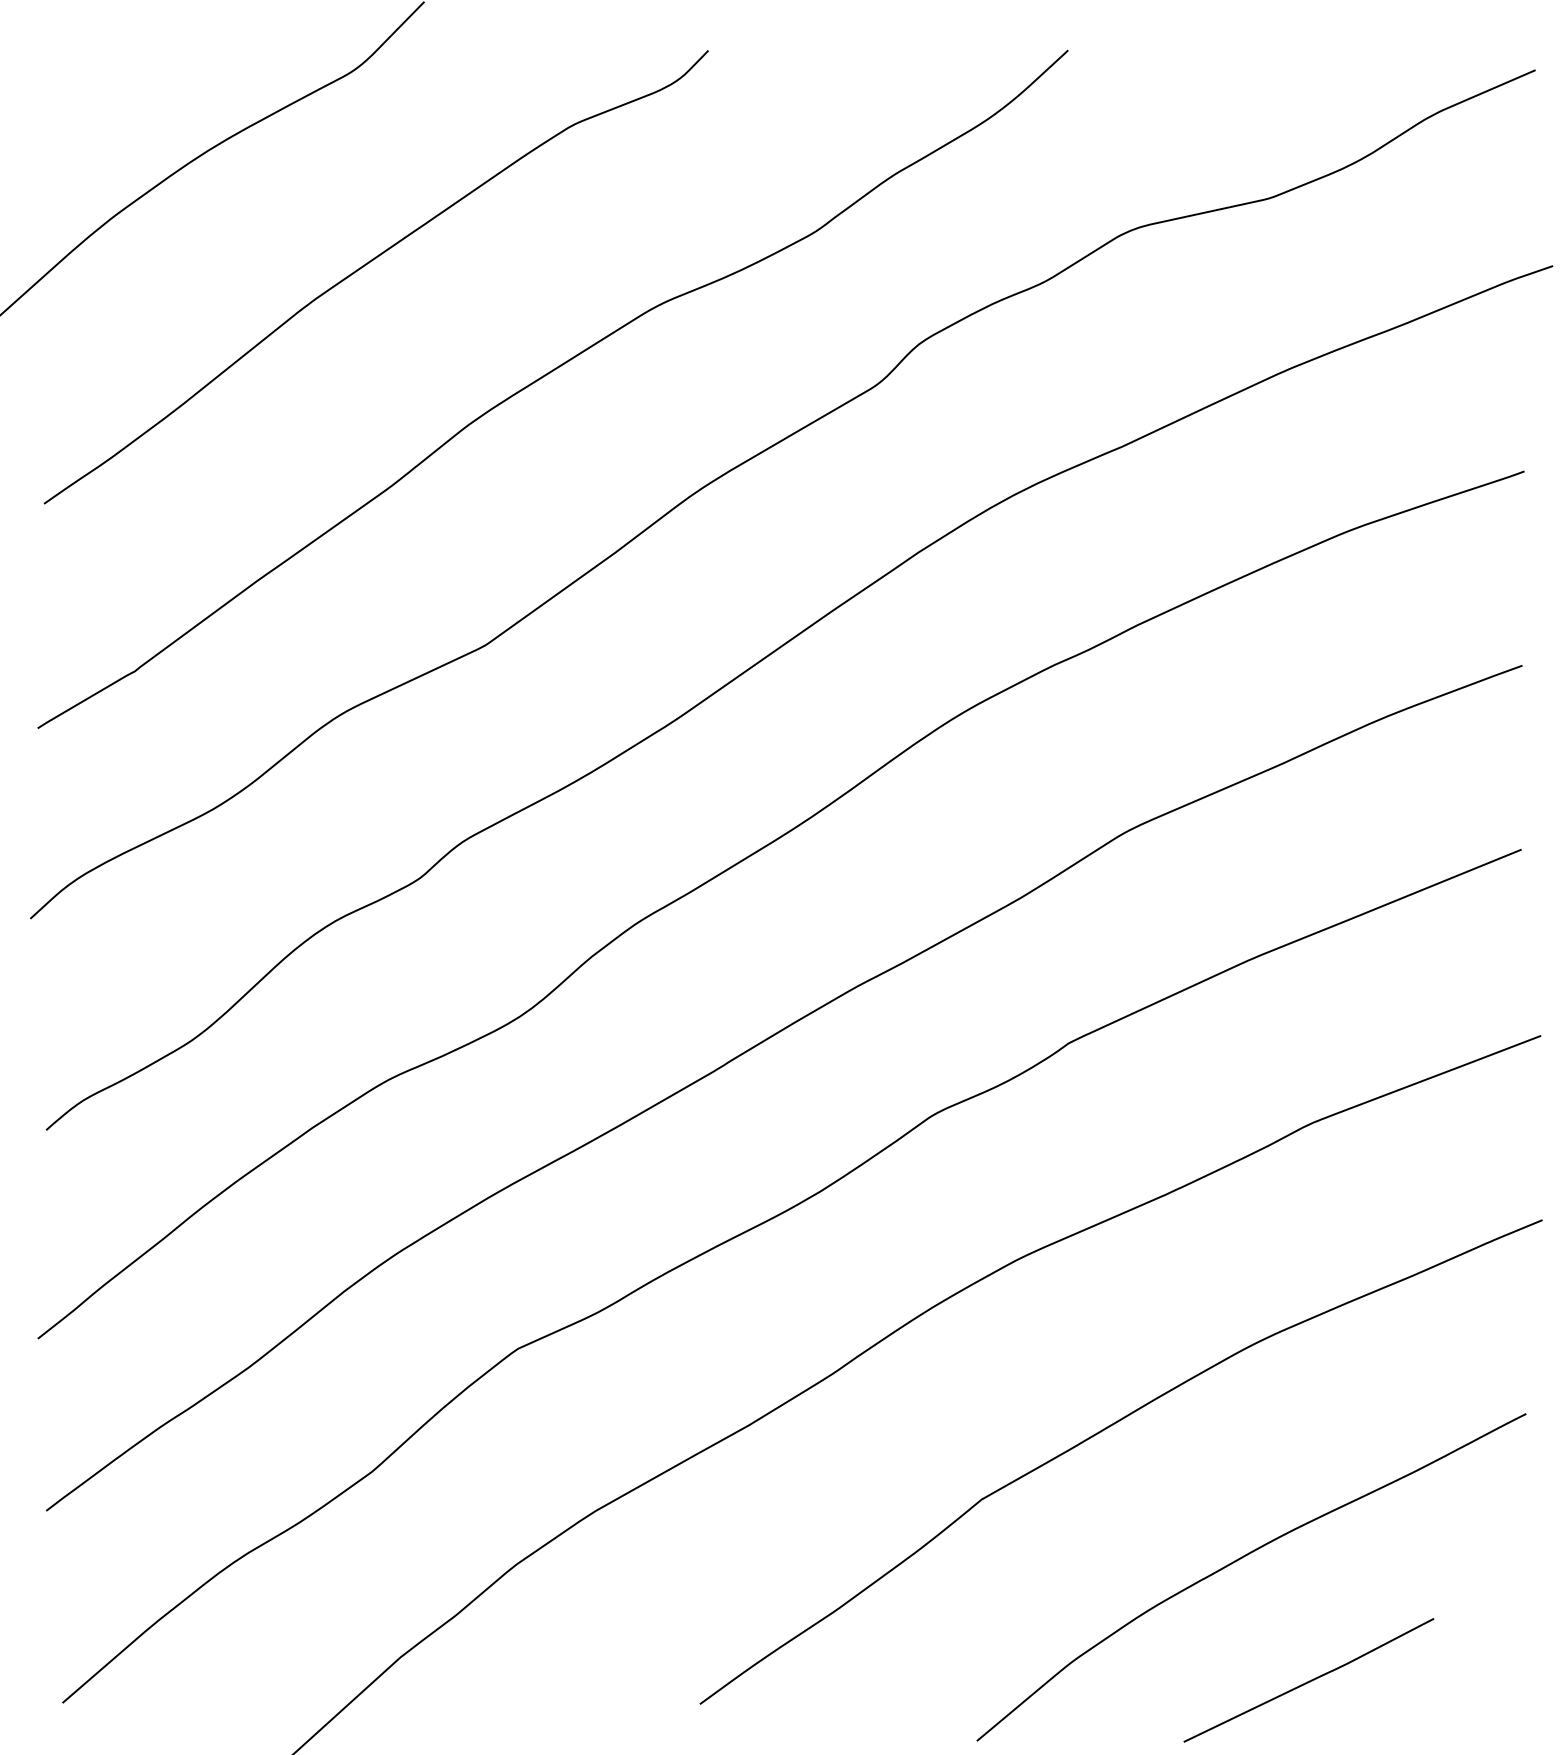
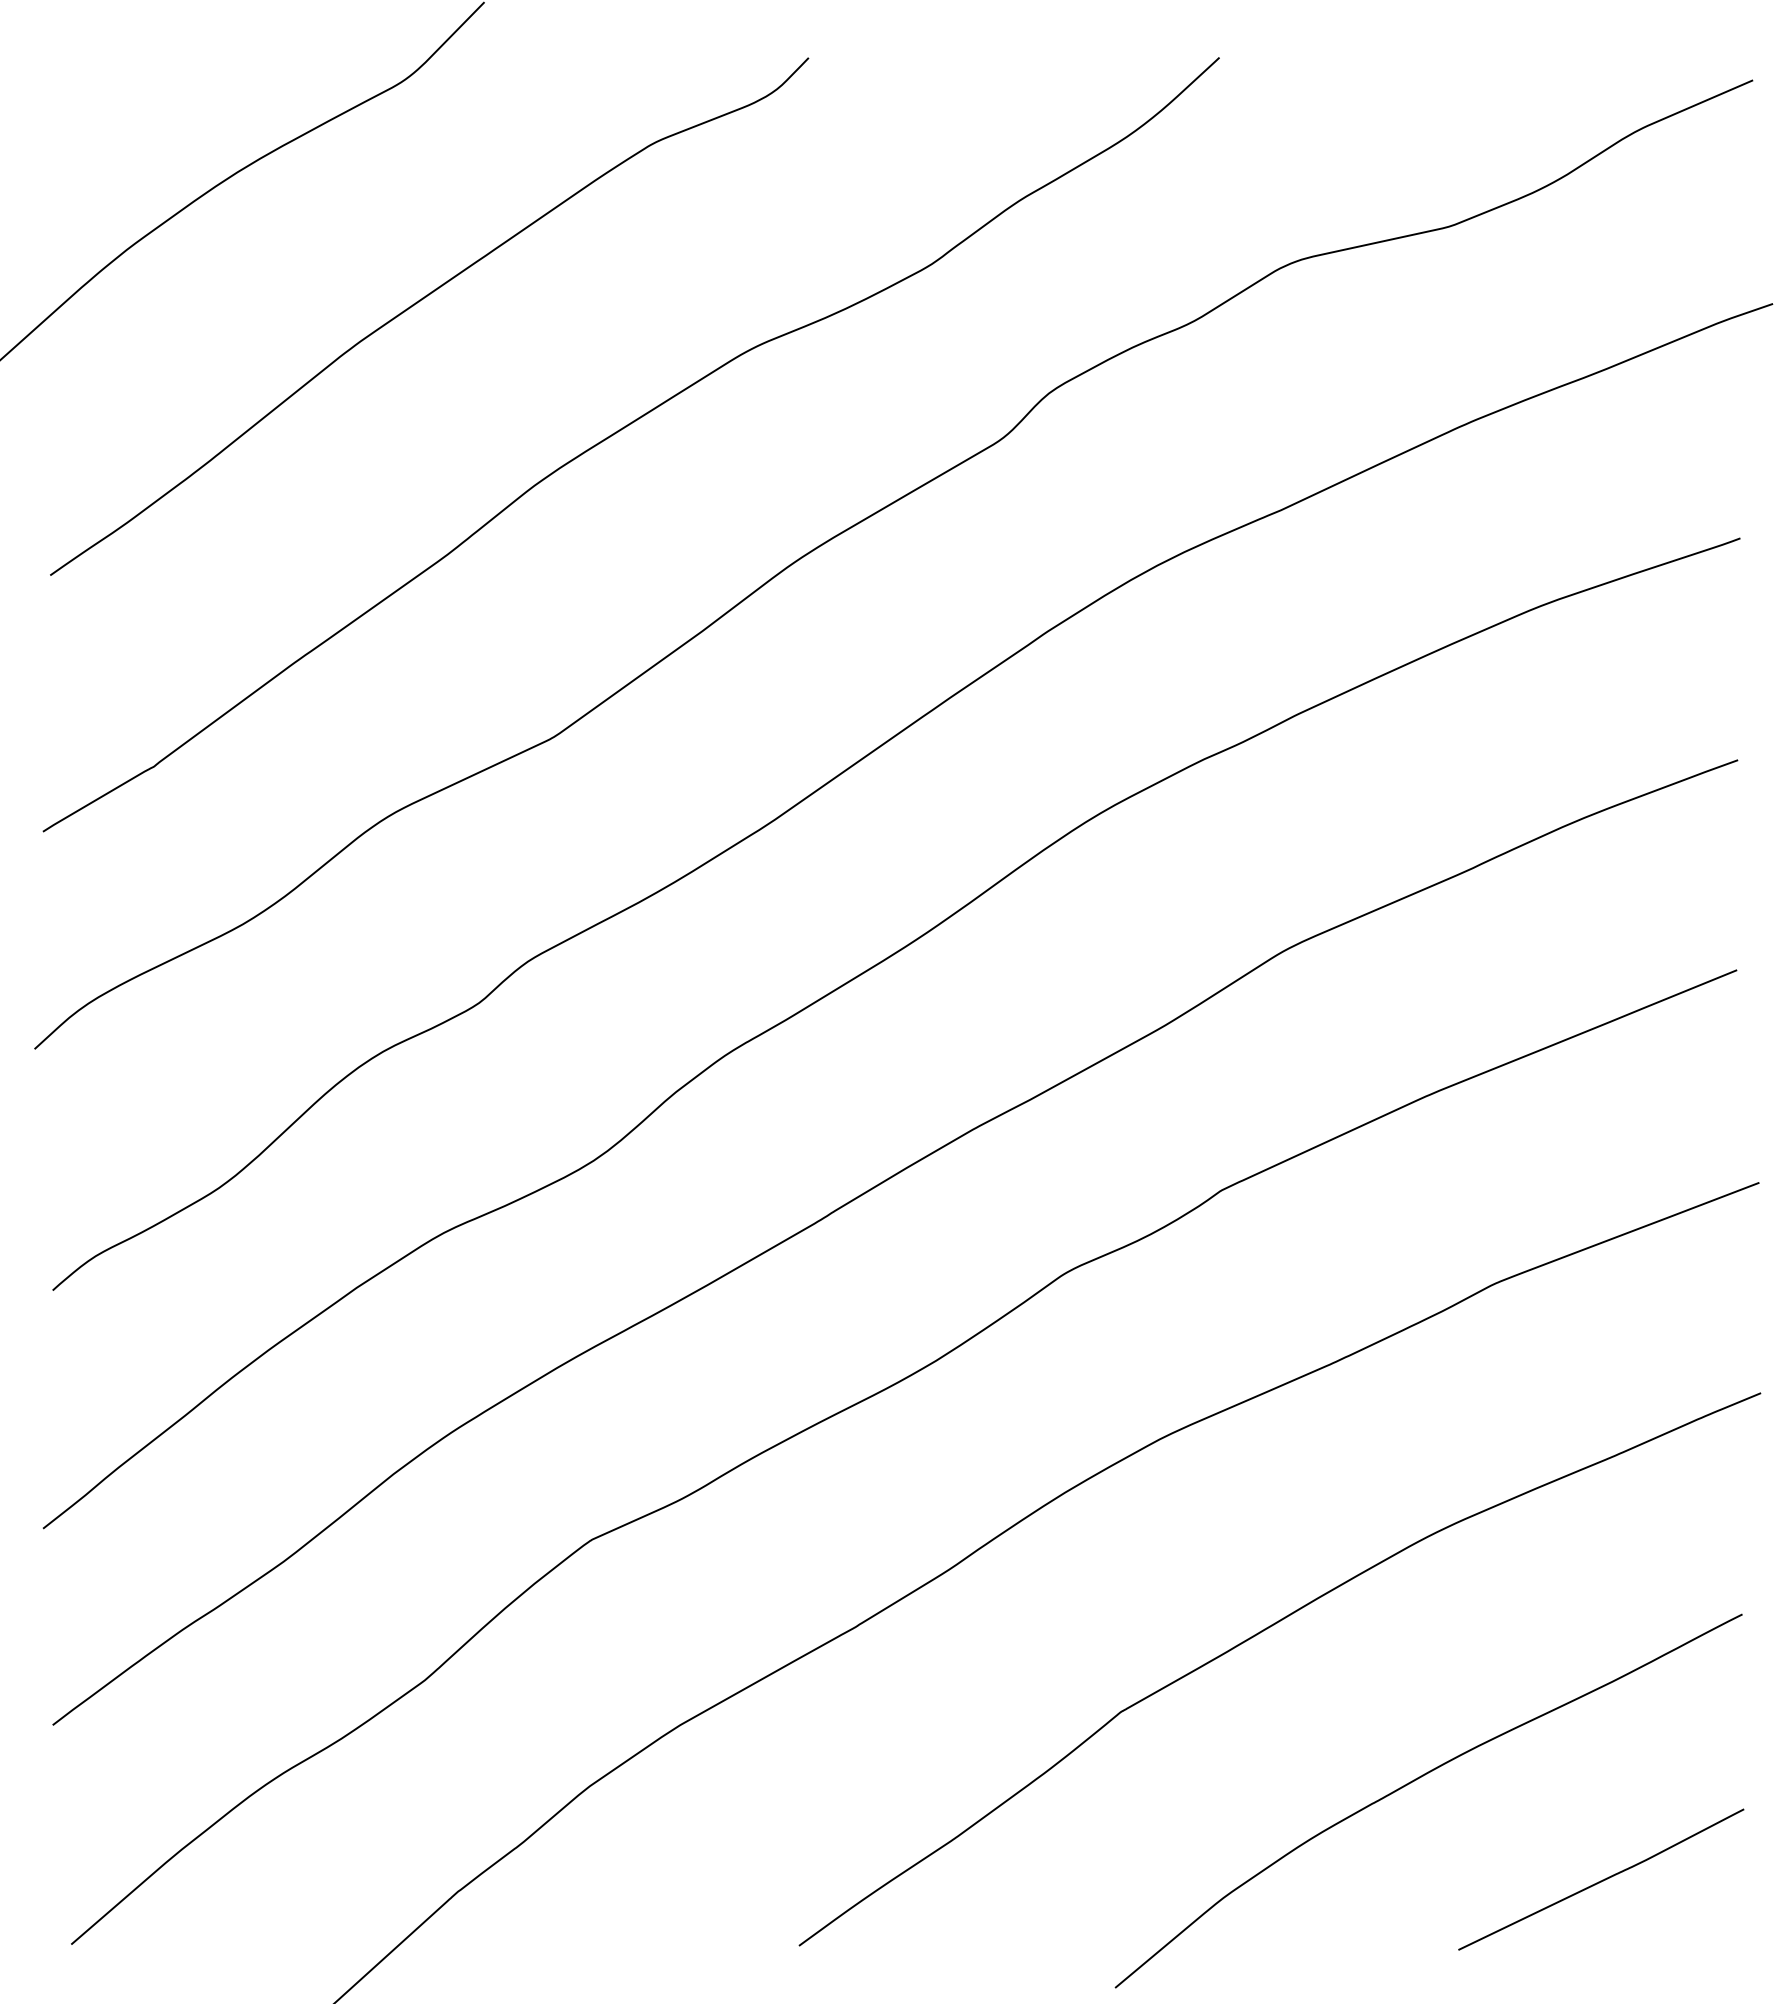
curve: (1309, 1680) -> (1602, 1879), moved

